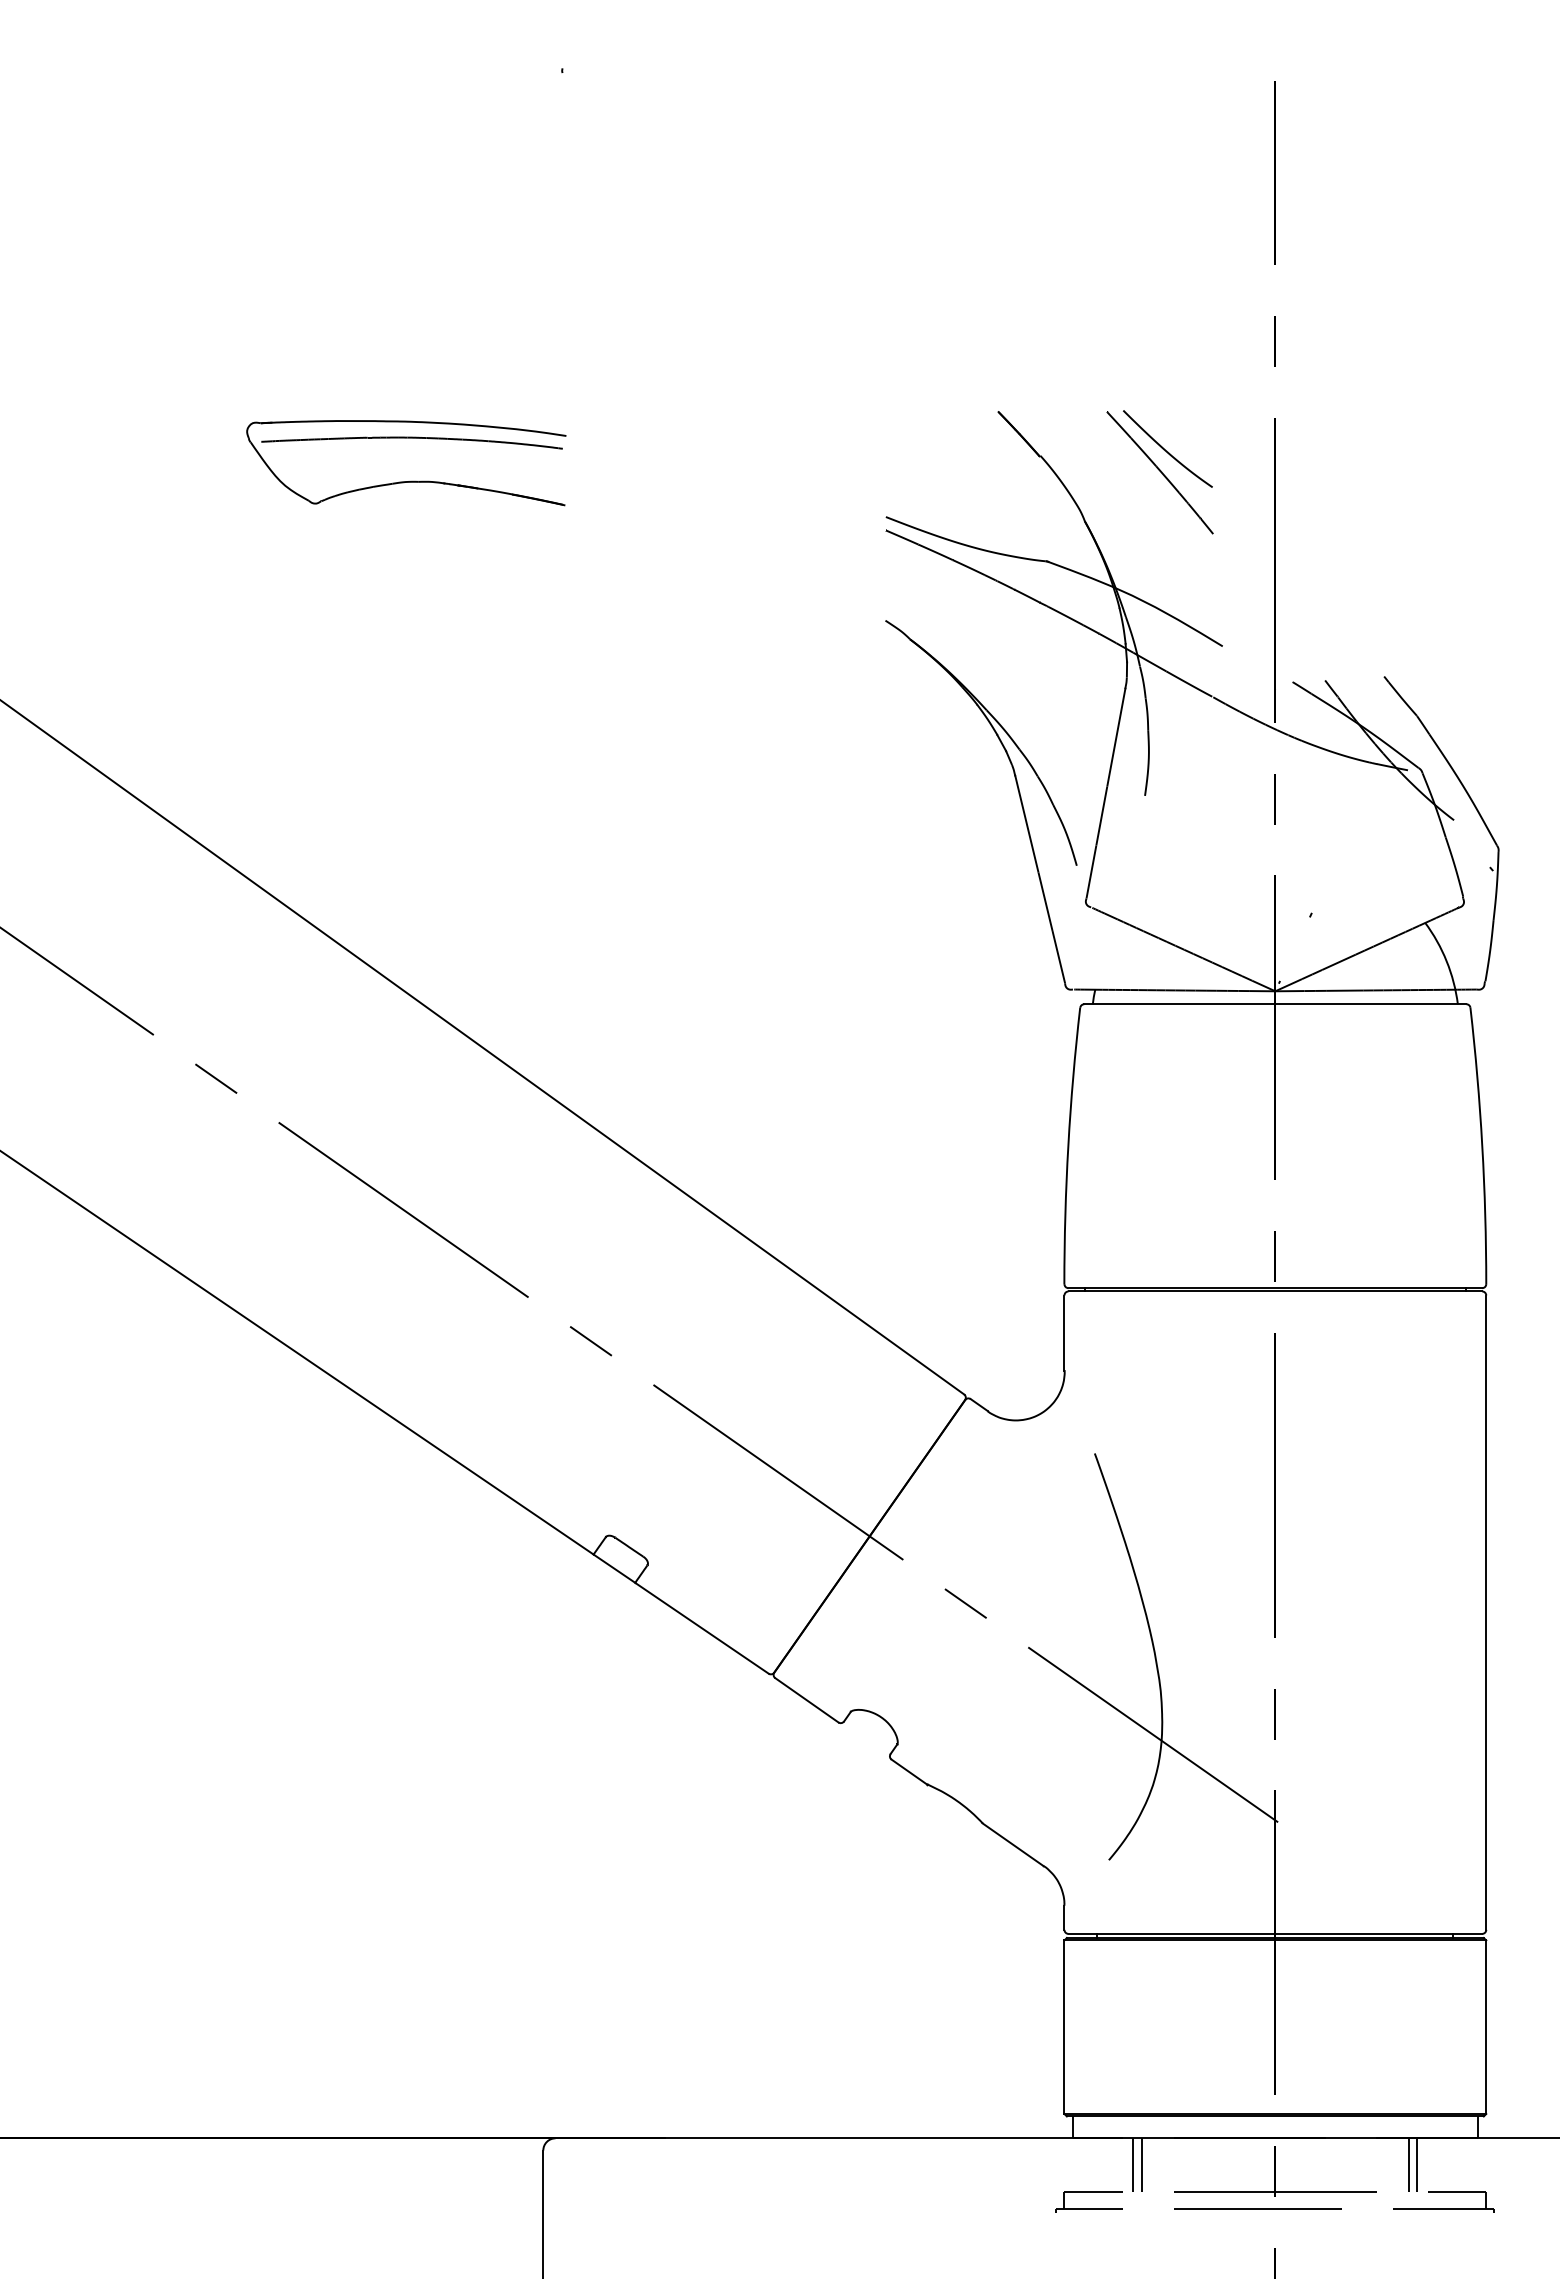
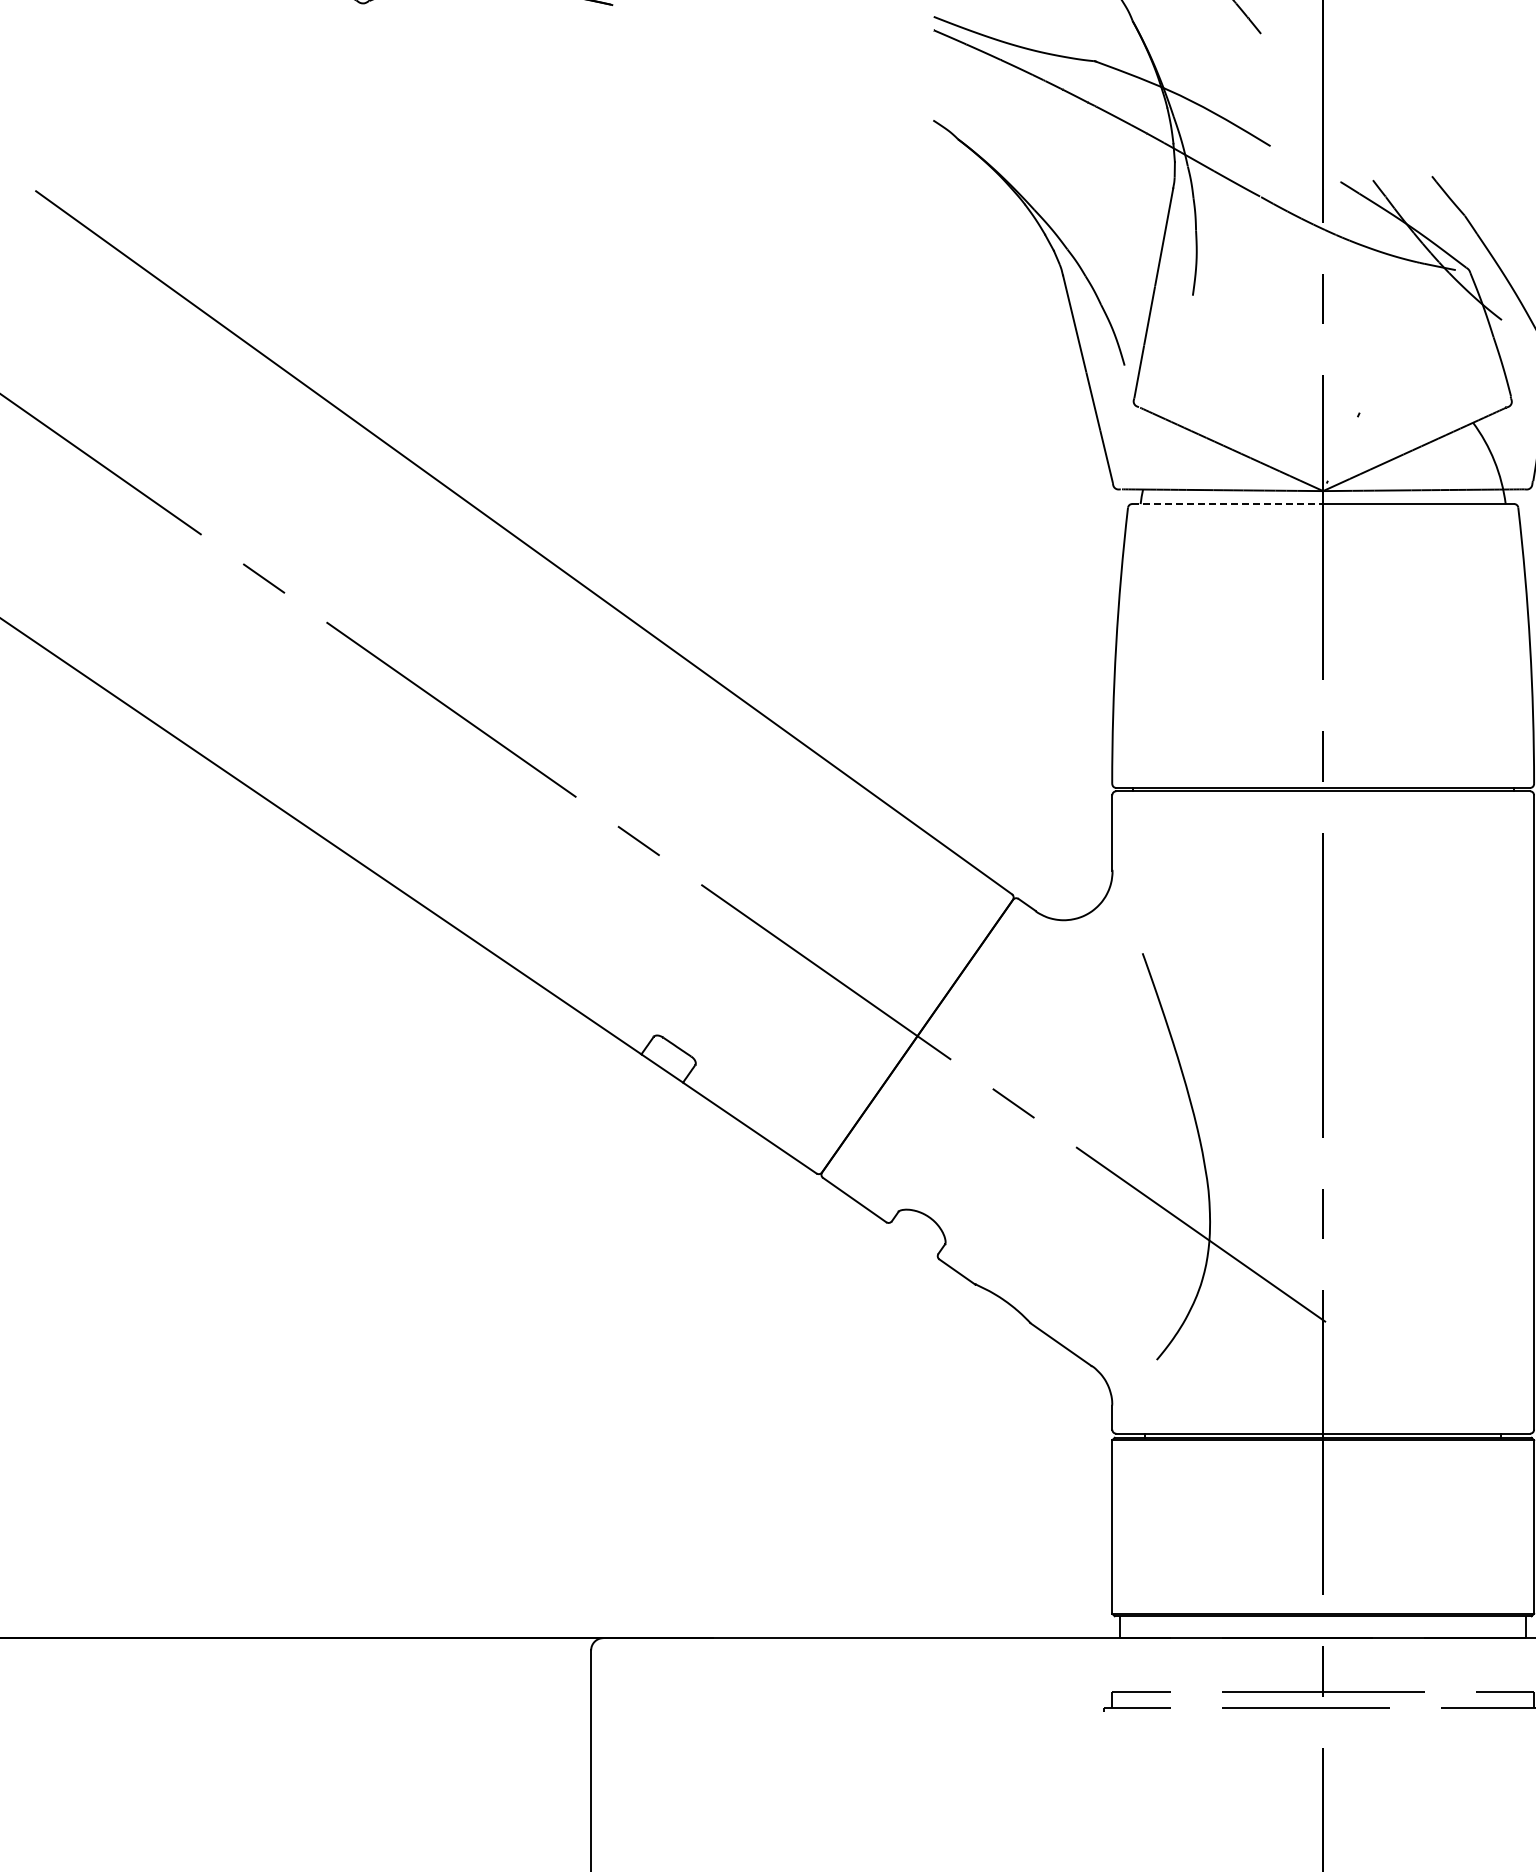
line: (1179, 1004) -> (1227, 504), solid -> dashed
line: (1133, 2165) -> (1181, 1665), removed
line: (1141, 2165) -> (1189, 1665), removed
line: (1409, 2165) -> (1457, 1665), removed
line: (1417, 2165) -> (1465, 1665), removed

